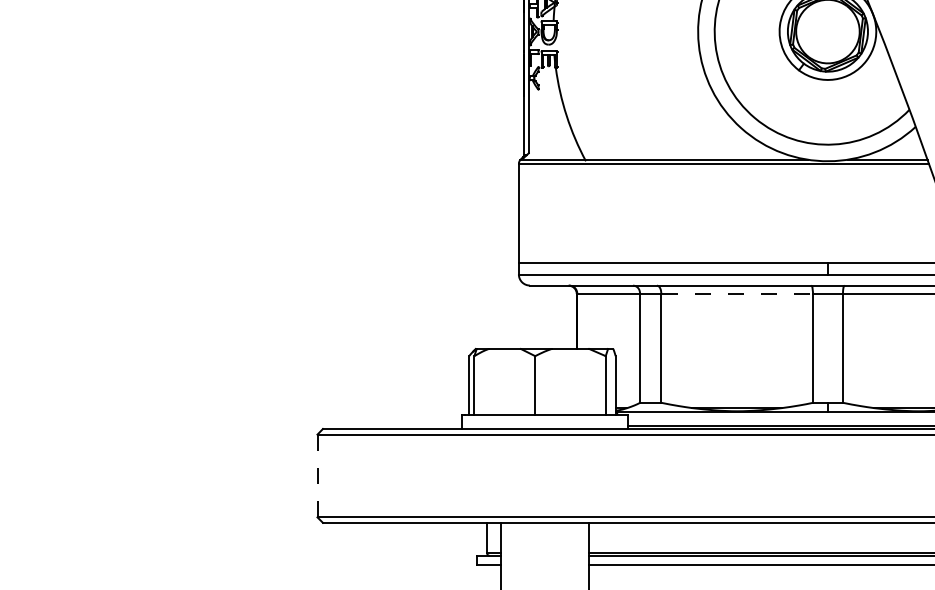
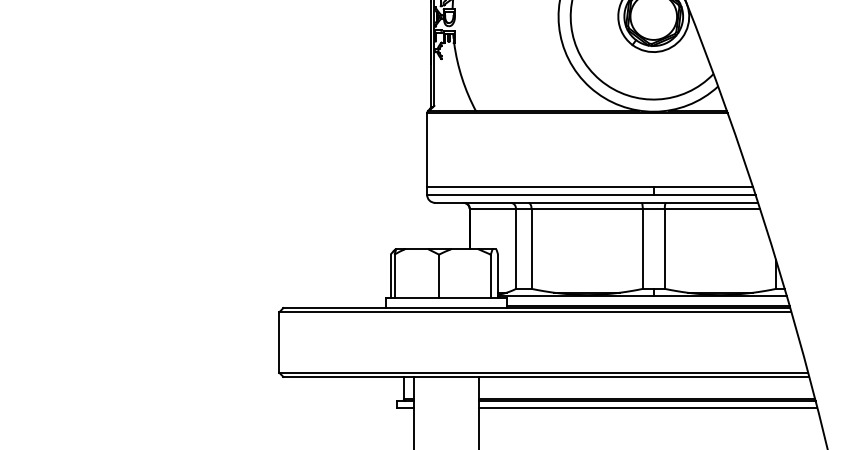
line: (737, 293) -> (587, 208), dashed -> solid
line: (317, 477) -> (279, 343), dashed -> solid

